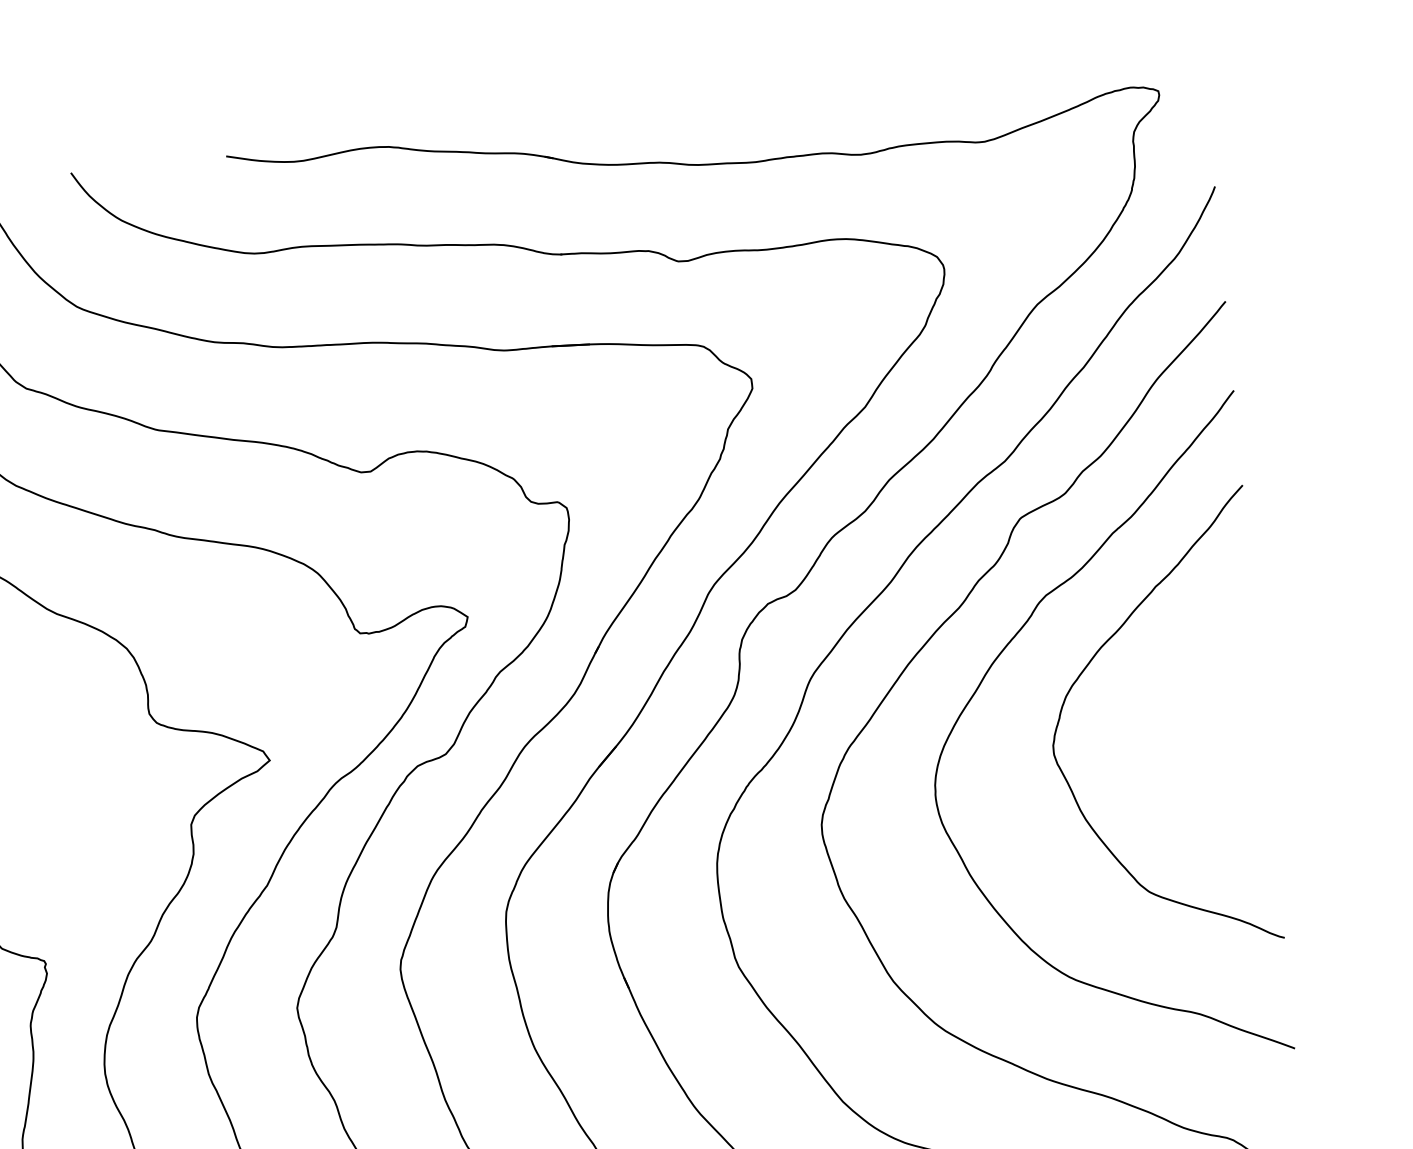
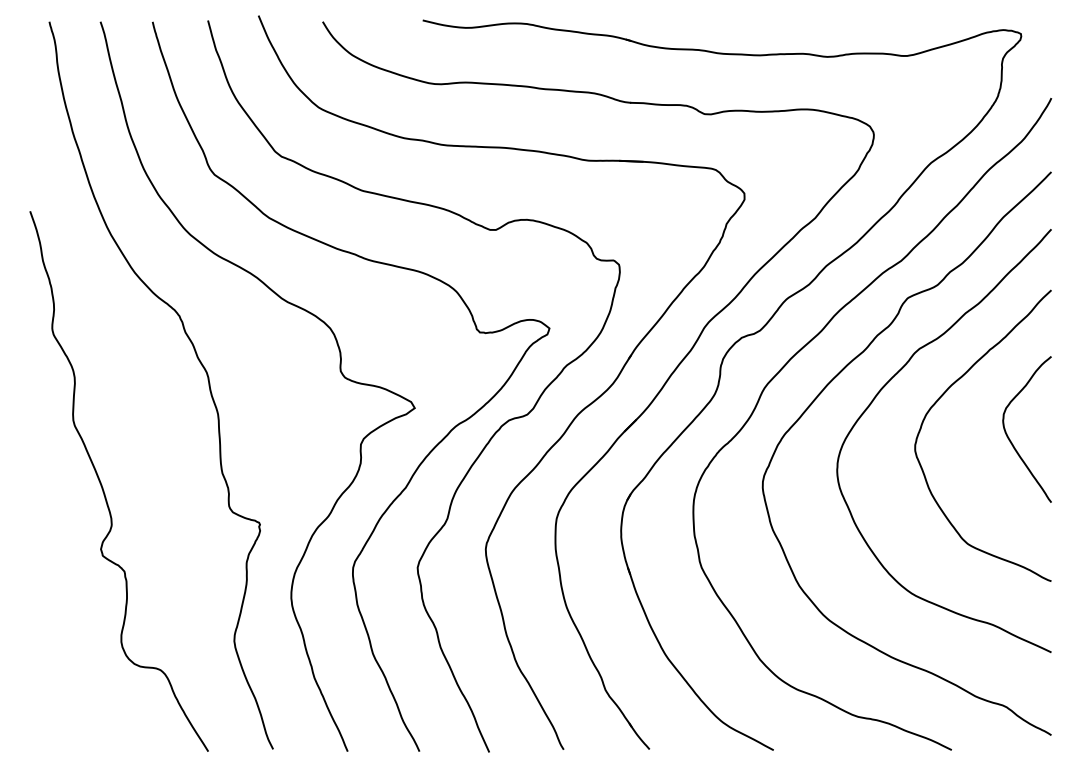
curve: (1198, 720) -> (1009, 437), added

